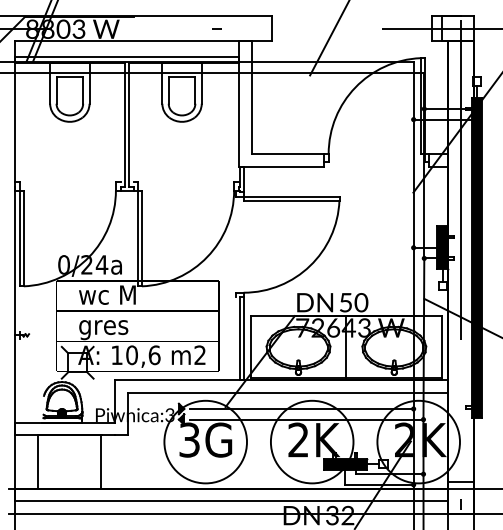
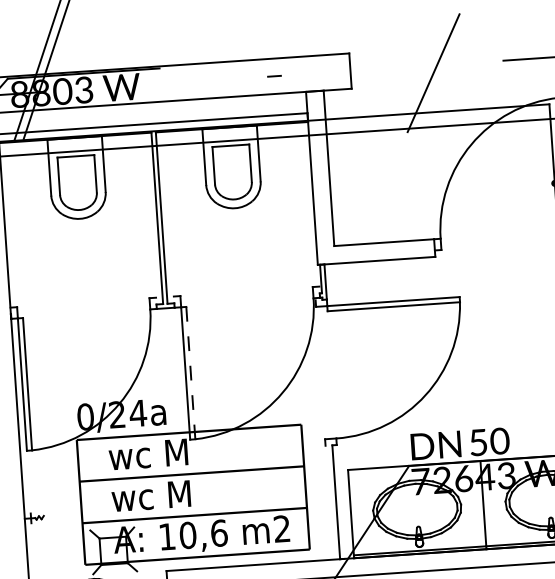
line: (142, 238) -> (191, 373), solid -> dashed
text: (107, 327) -> (151, 499), gres -> wc M
line: (243, 338) -> (340, 501), removed

